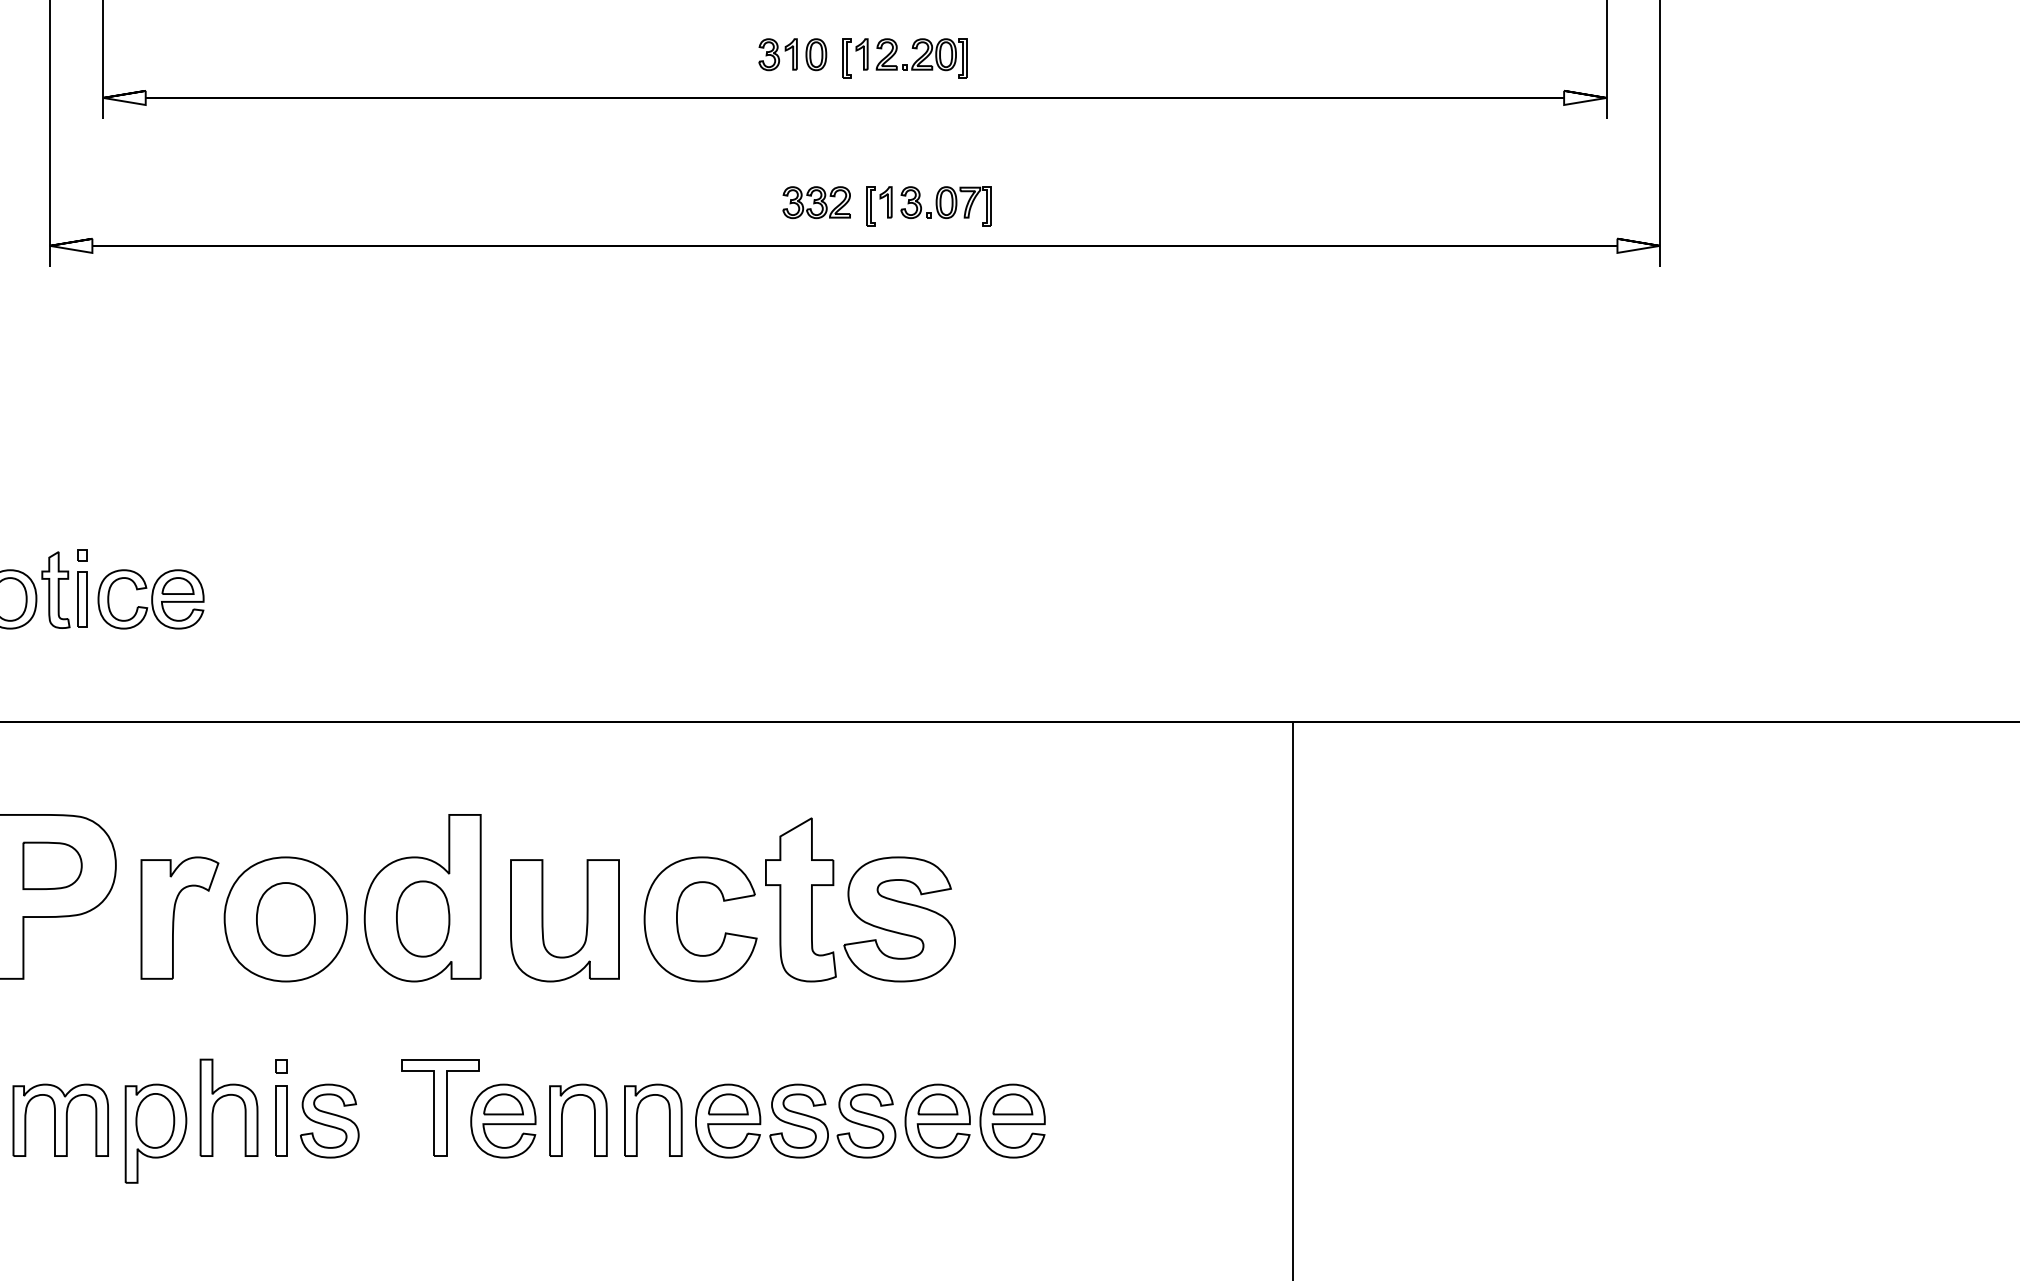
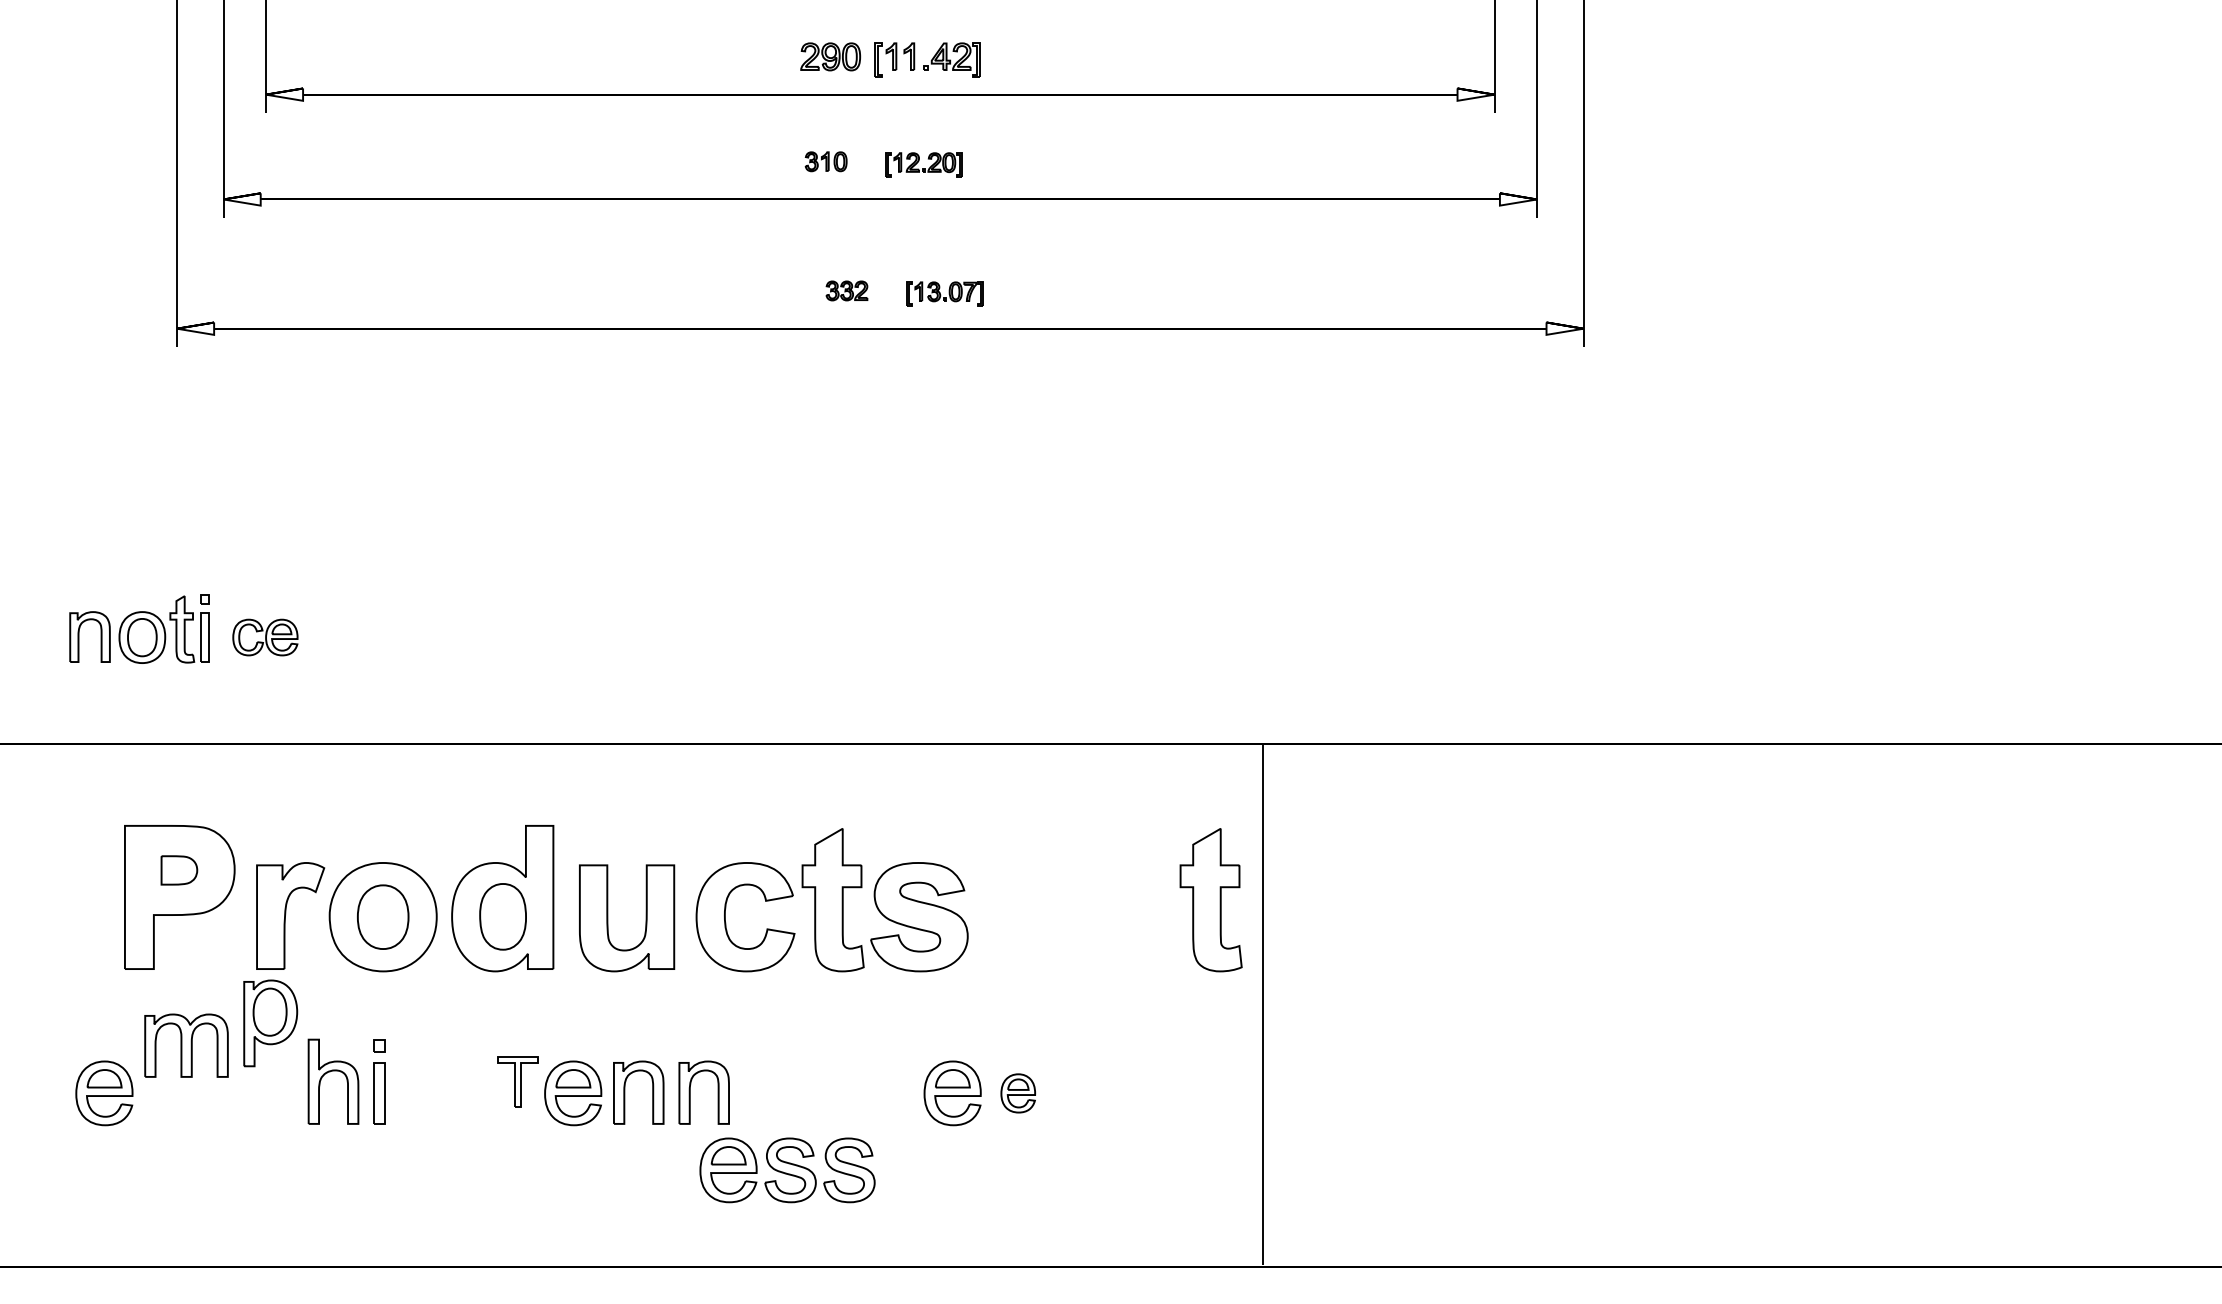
part: (793, 54) -> (826, 161), size x0.7
part: (904, 57) -> (923, 164), size x0.7
part: (816, 202) -> (846, 290), size x0.7
part: (928, 205) -> (944, 293), size x0.7
part: (151, 599) -> (265, 637), size x0.7
part: (52, 866) -> (179, 870), size x0.7
part: (1232, 900) -> (1210, 900), added
part: (439, 1107) -> (517, 1081), size x0.6
part: (60, 1120) -> (186, 1045), moved
part: (329, 1121) -> (421, 1093), removed
part: (795, 1121) -> (787, 1170), moved
part: (1013, 1121) -> (1018, 1093), size x0.6
part: (155, 1133) -> (270, 1023), moved

